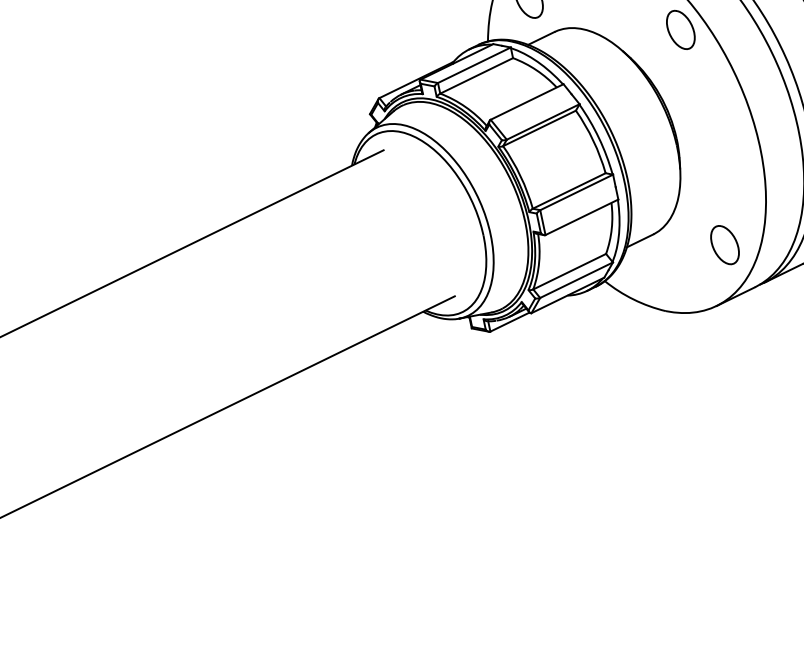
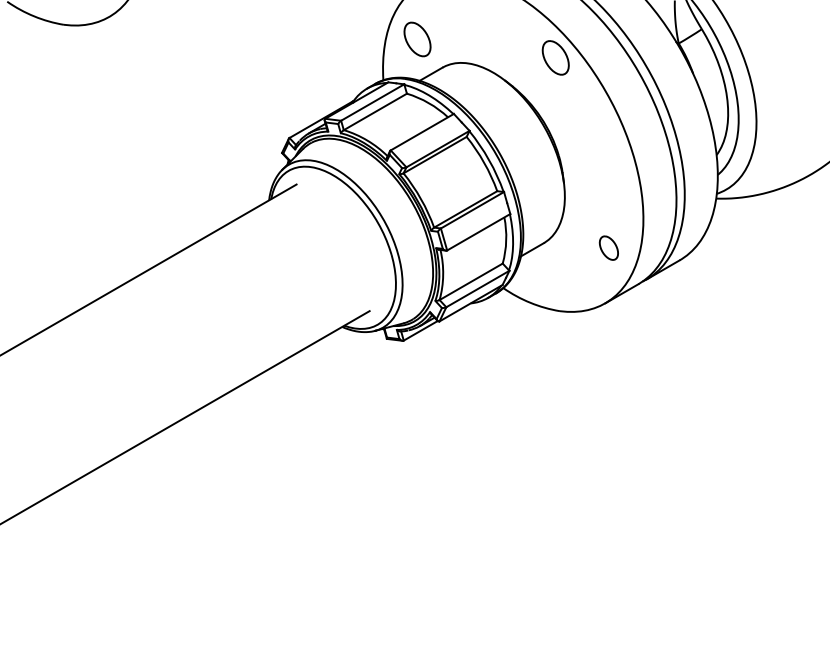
part: (724, 244) -> (608, 247), size x0.7

